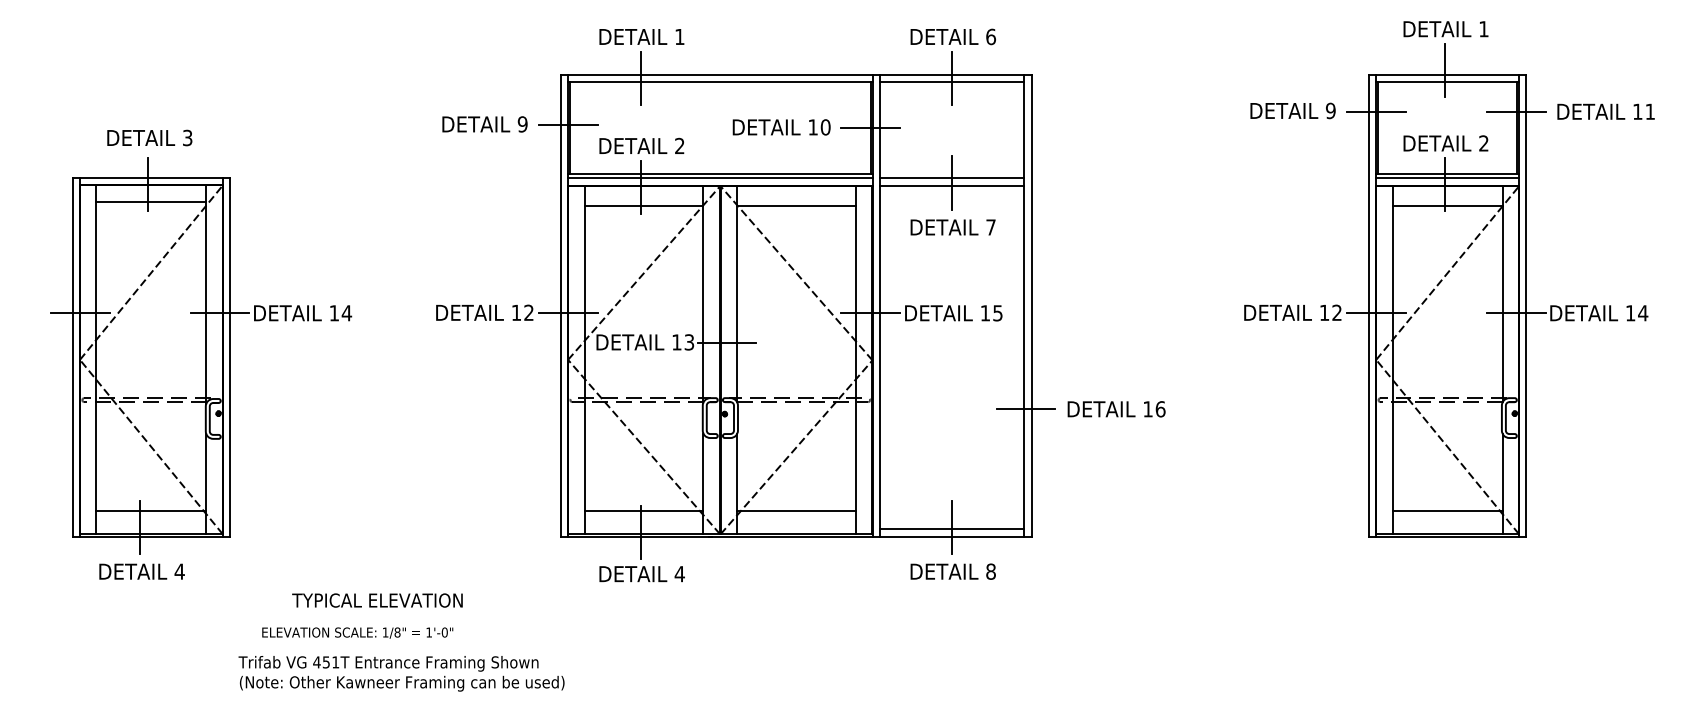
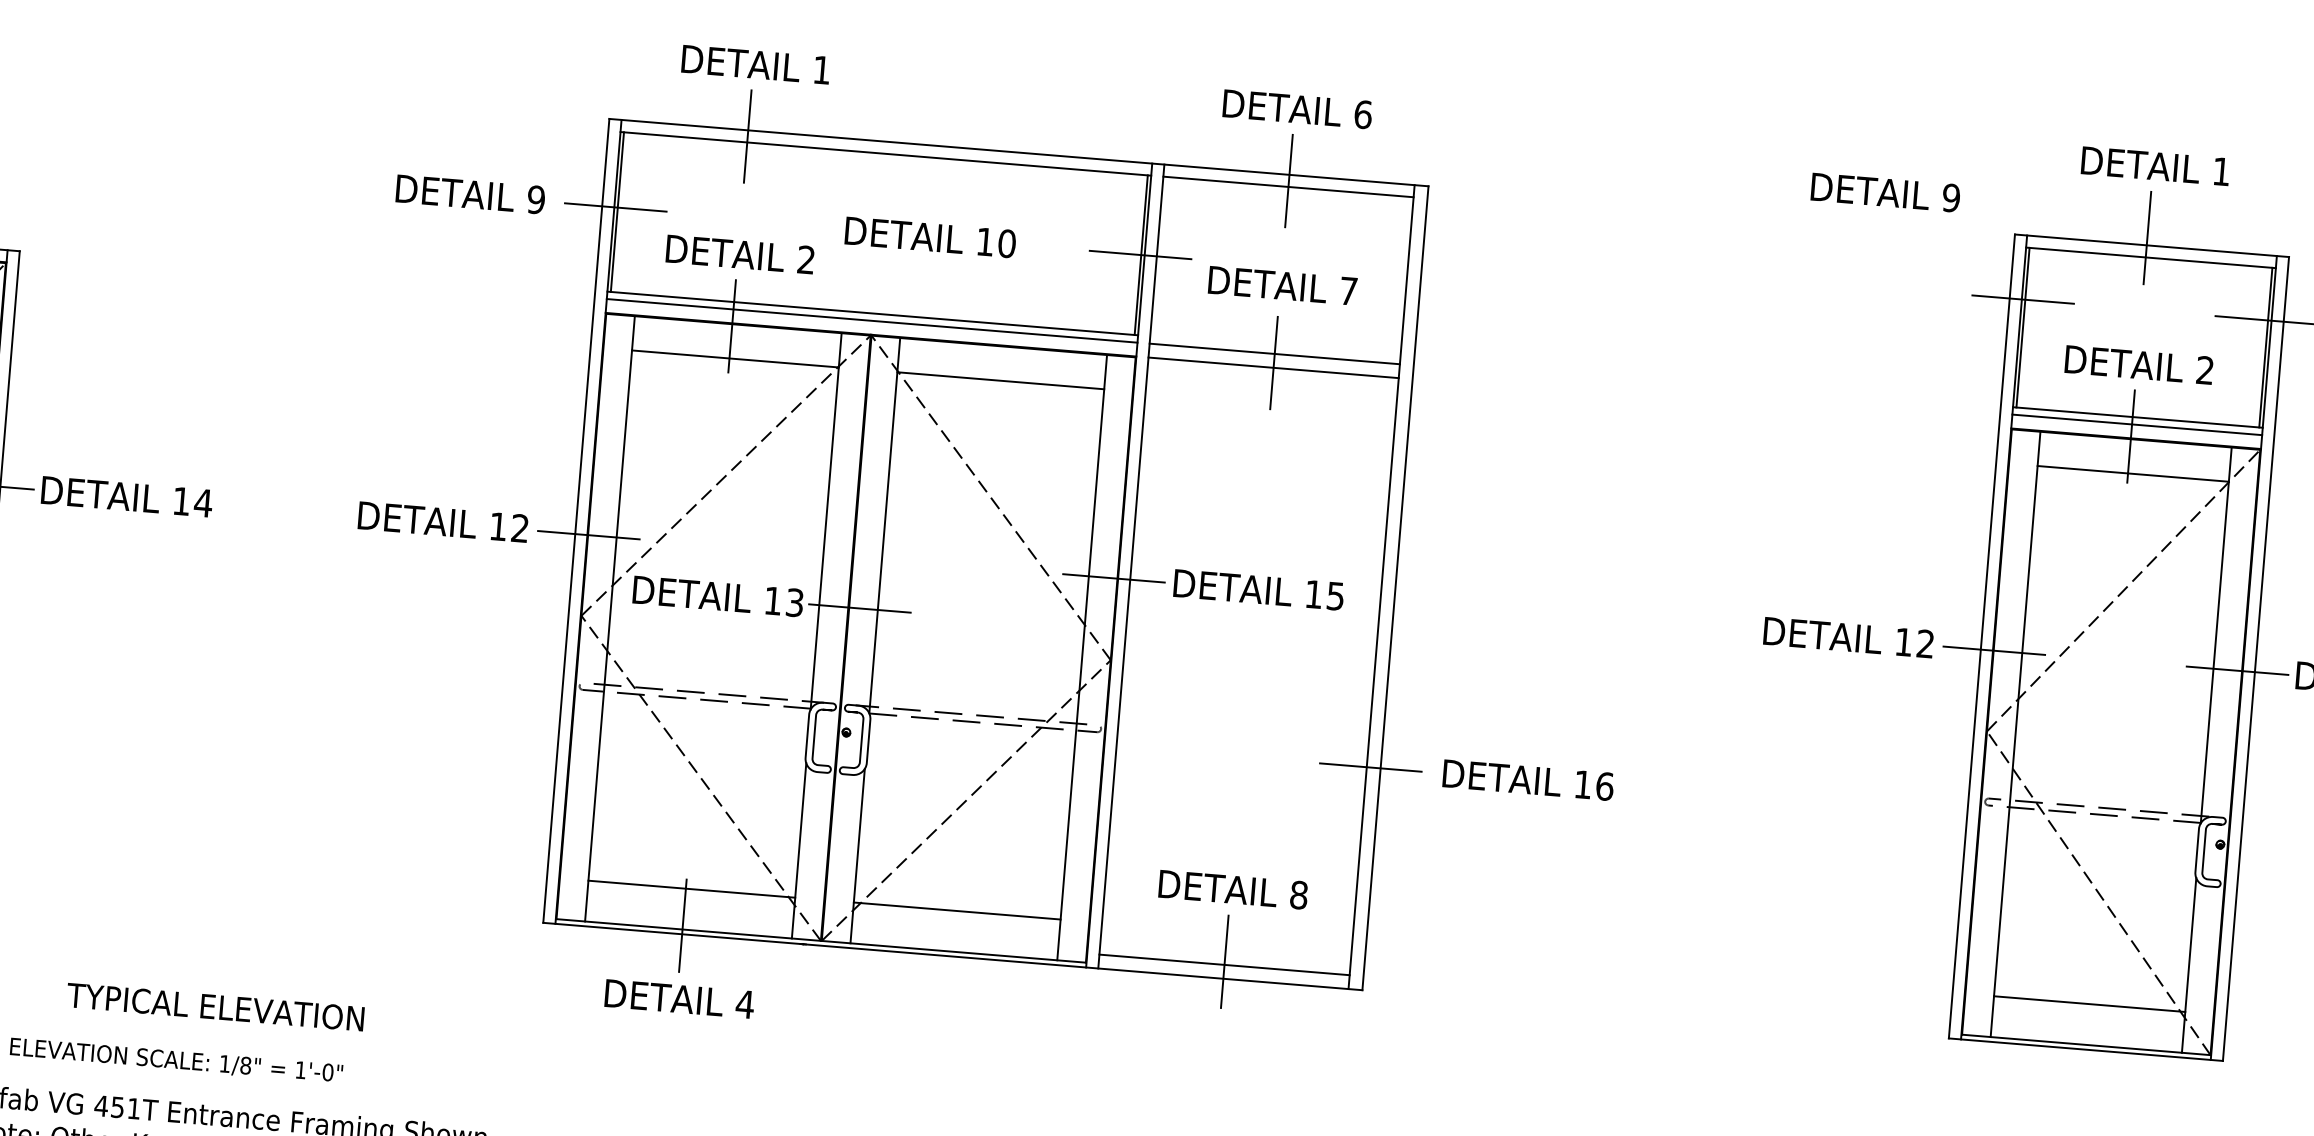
text: (1292, 110) -> (1884, 191), moved
text: (781, 127) -> (930, 237), moved
text: (952, 227) -> (1281, 285), moved
text: (952, 571) -> (1232, 889), moved

